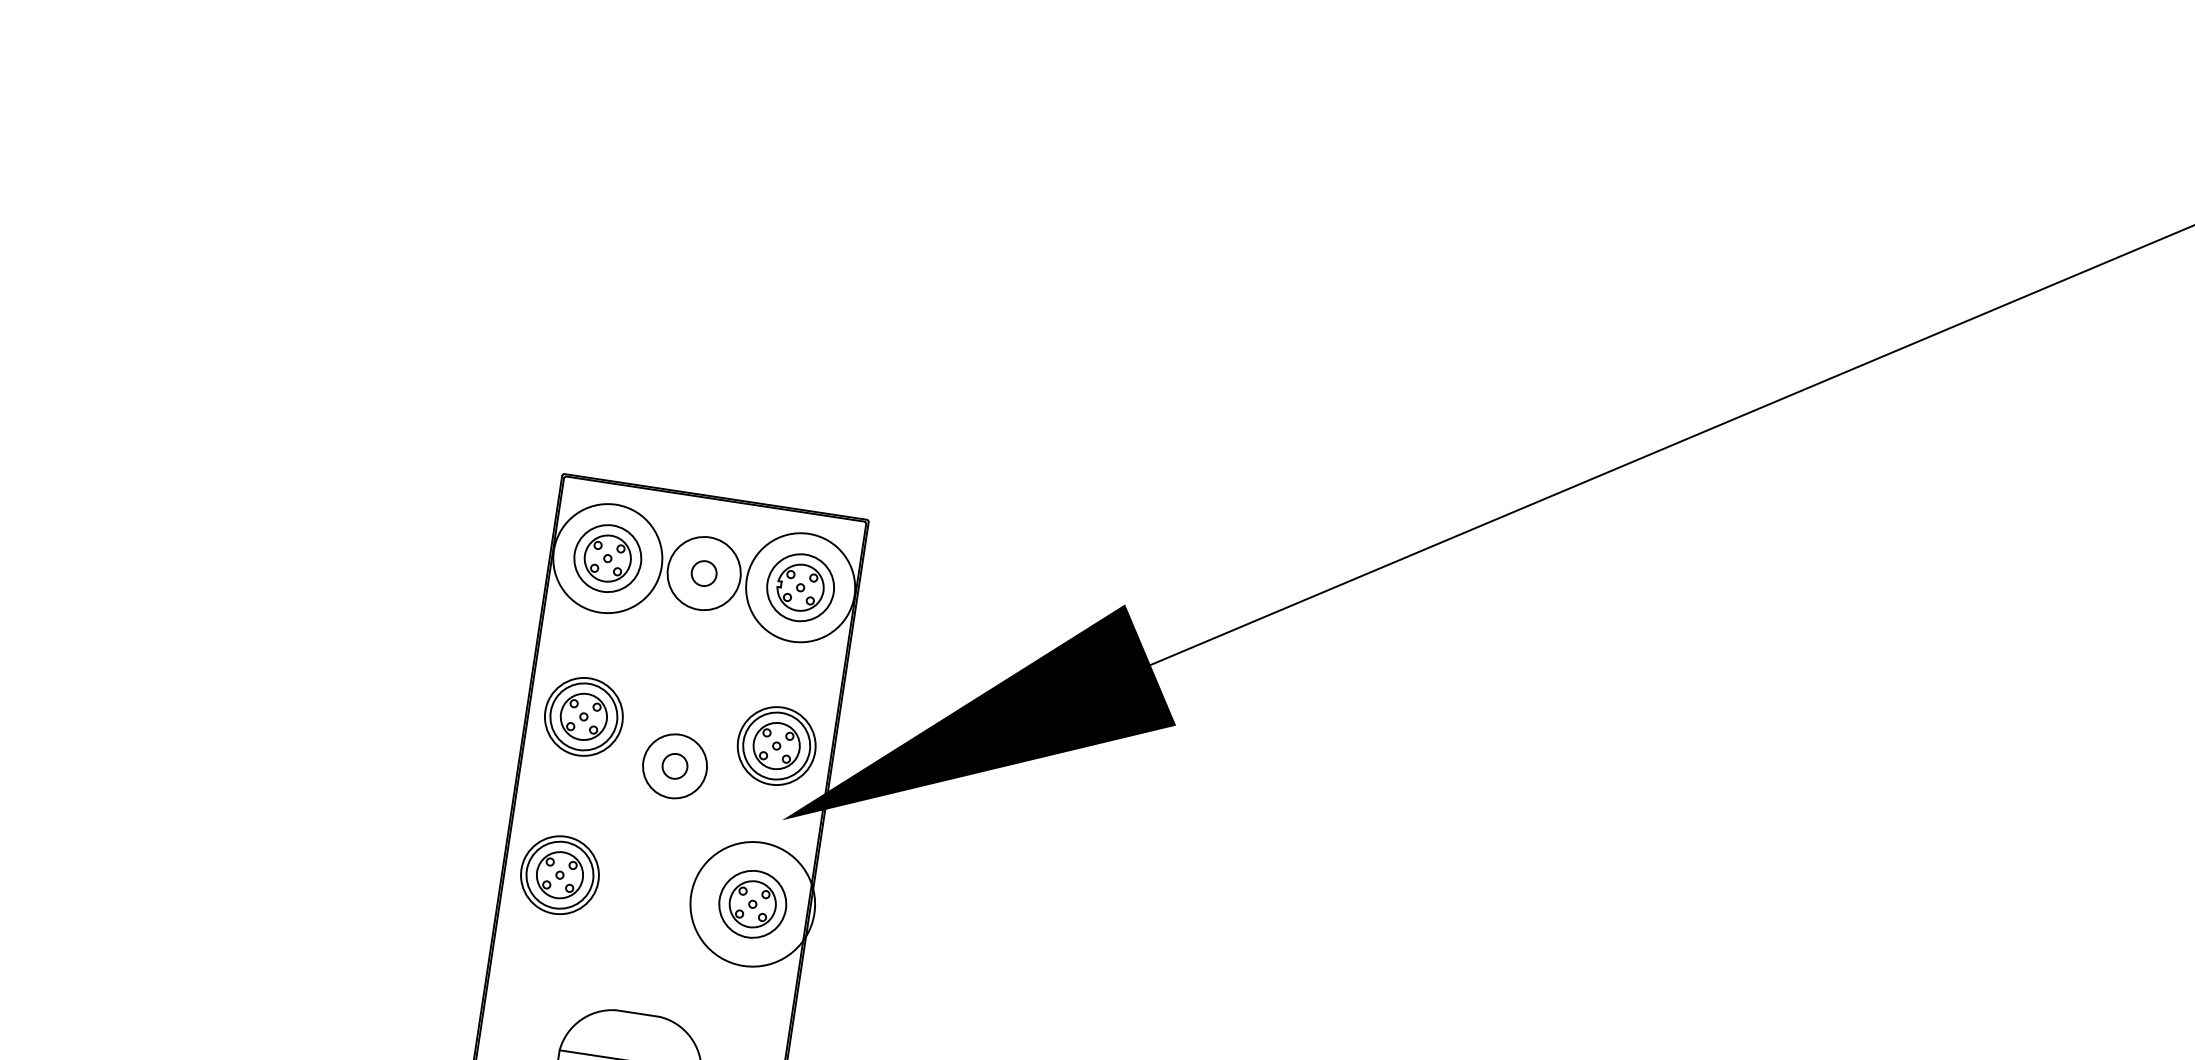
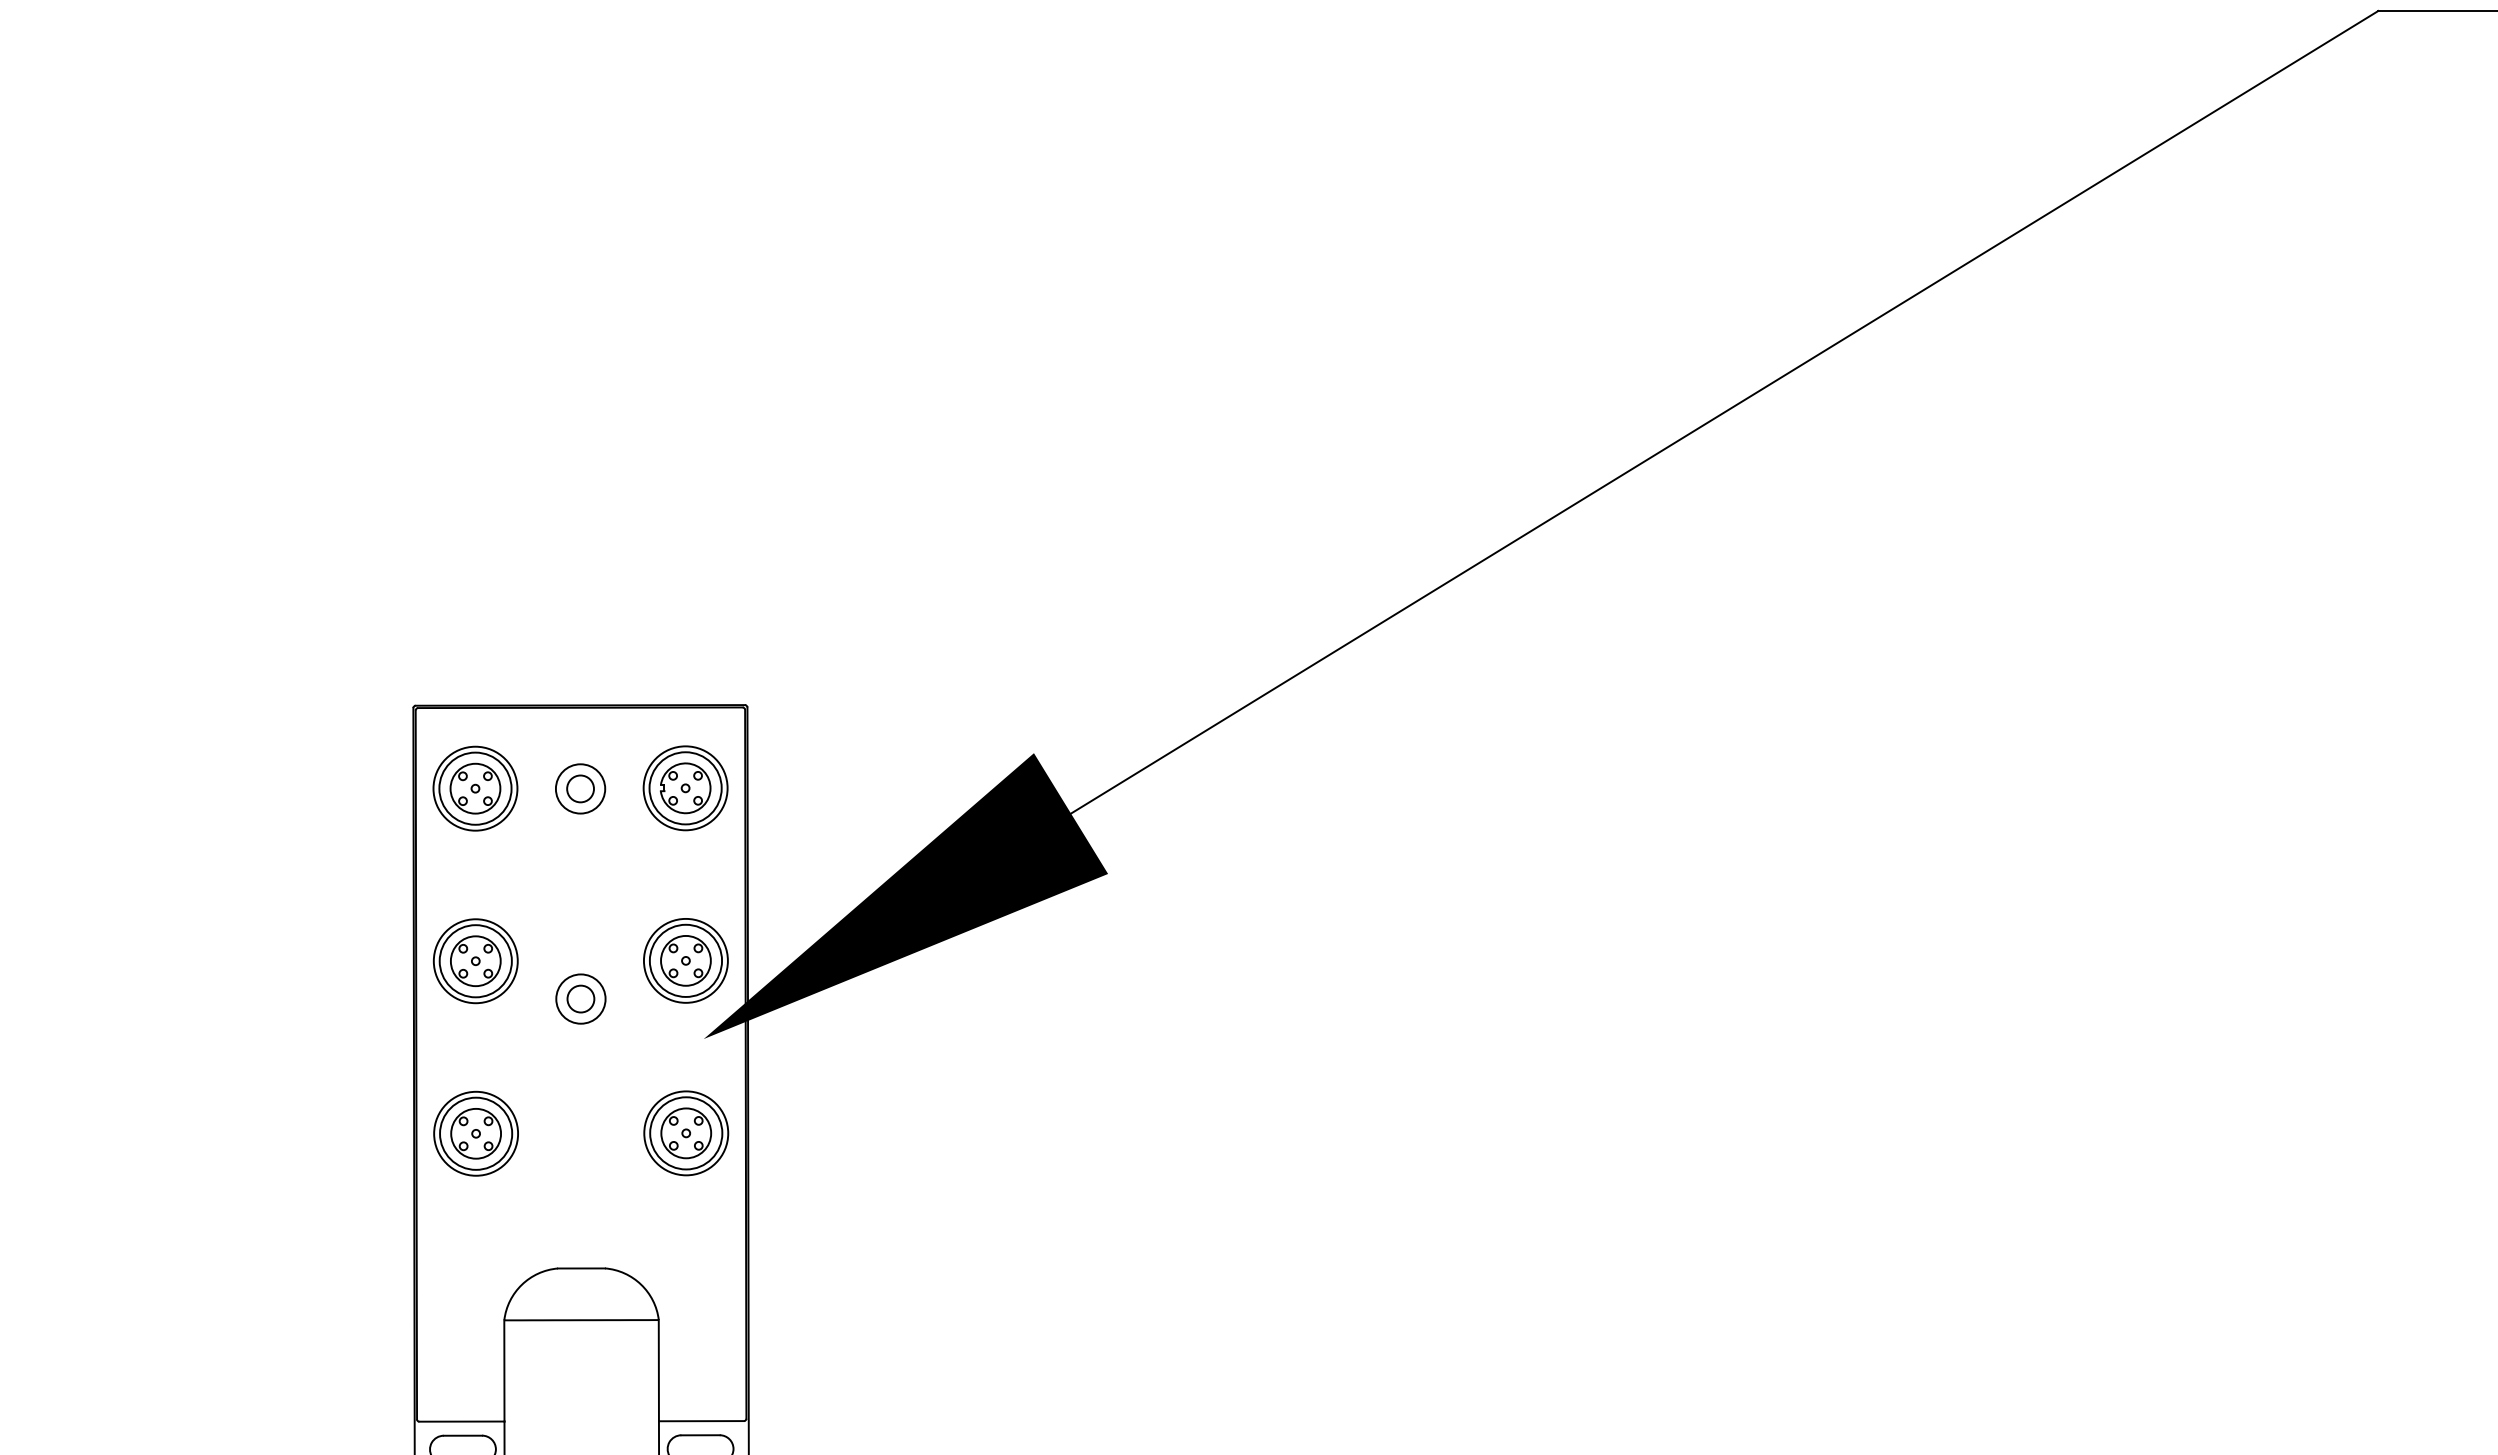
circle: (607, 558) -> (475, 788), size x0.71
circle: (704, 573) -> (580, 788), size x0.62
circle: (800, 587) -> (685, 788), size x0.71
circle: (674, 765) -> (580, 998), size x0.71
circle: (752, 904) -> (686, 1133), size x0.62

